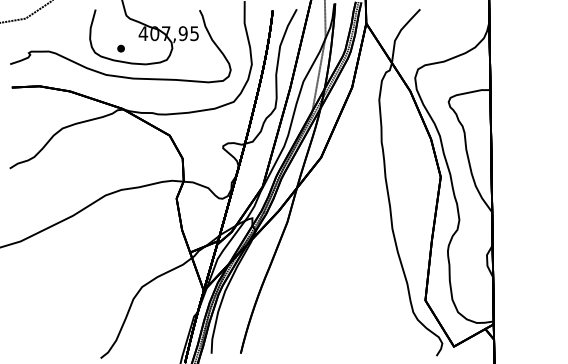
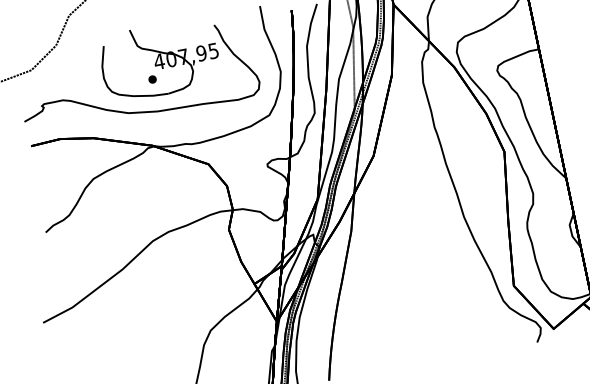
part: (120, 48) -> (151, 79), moved

